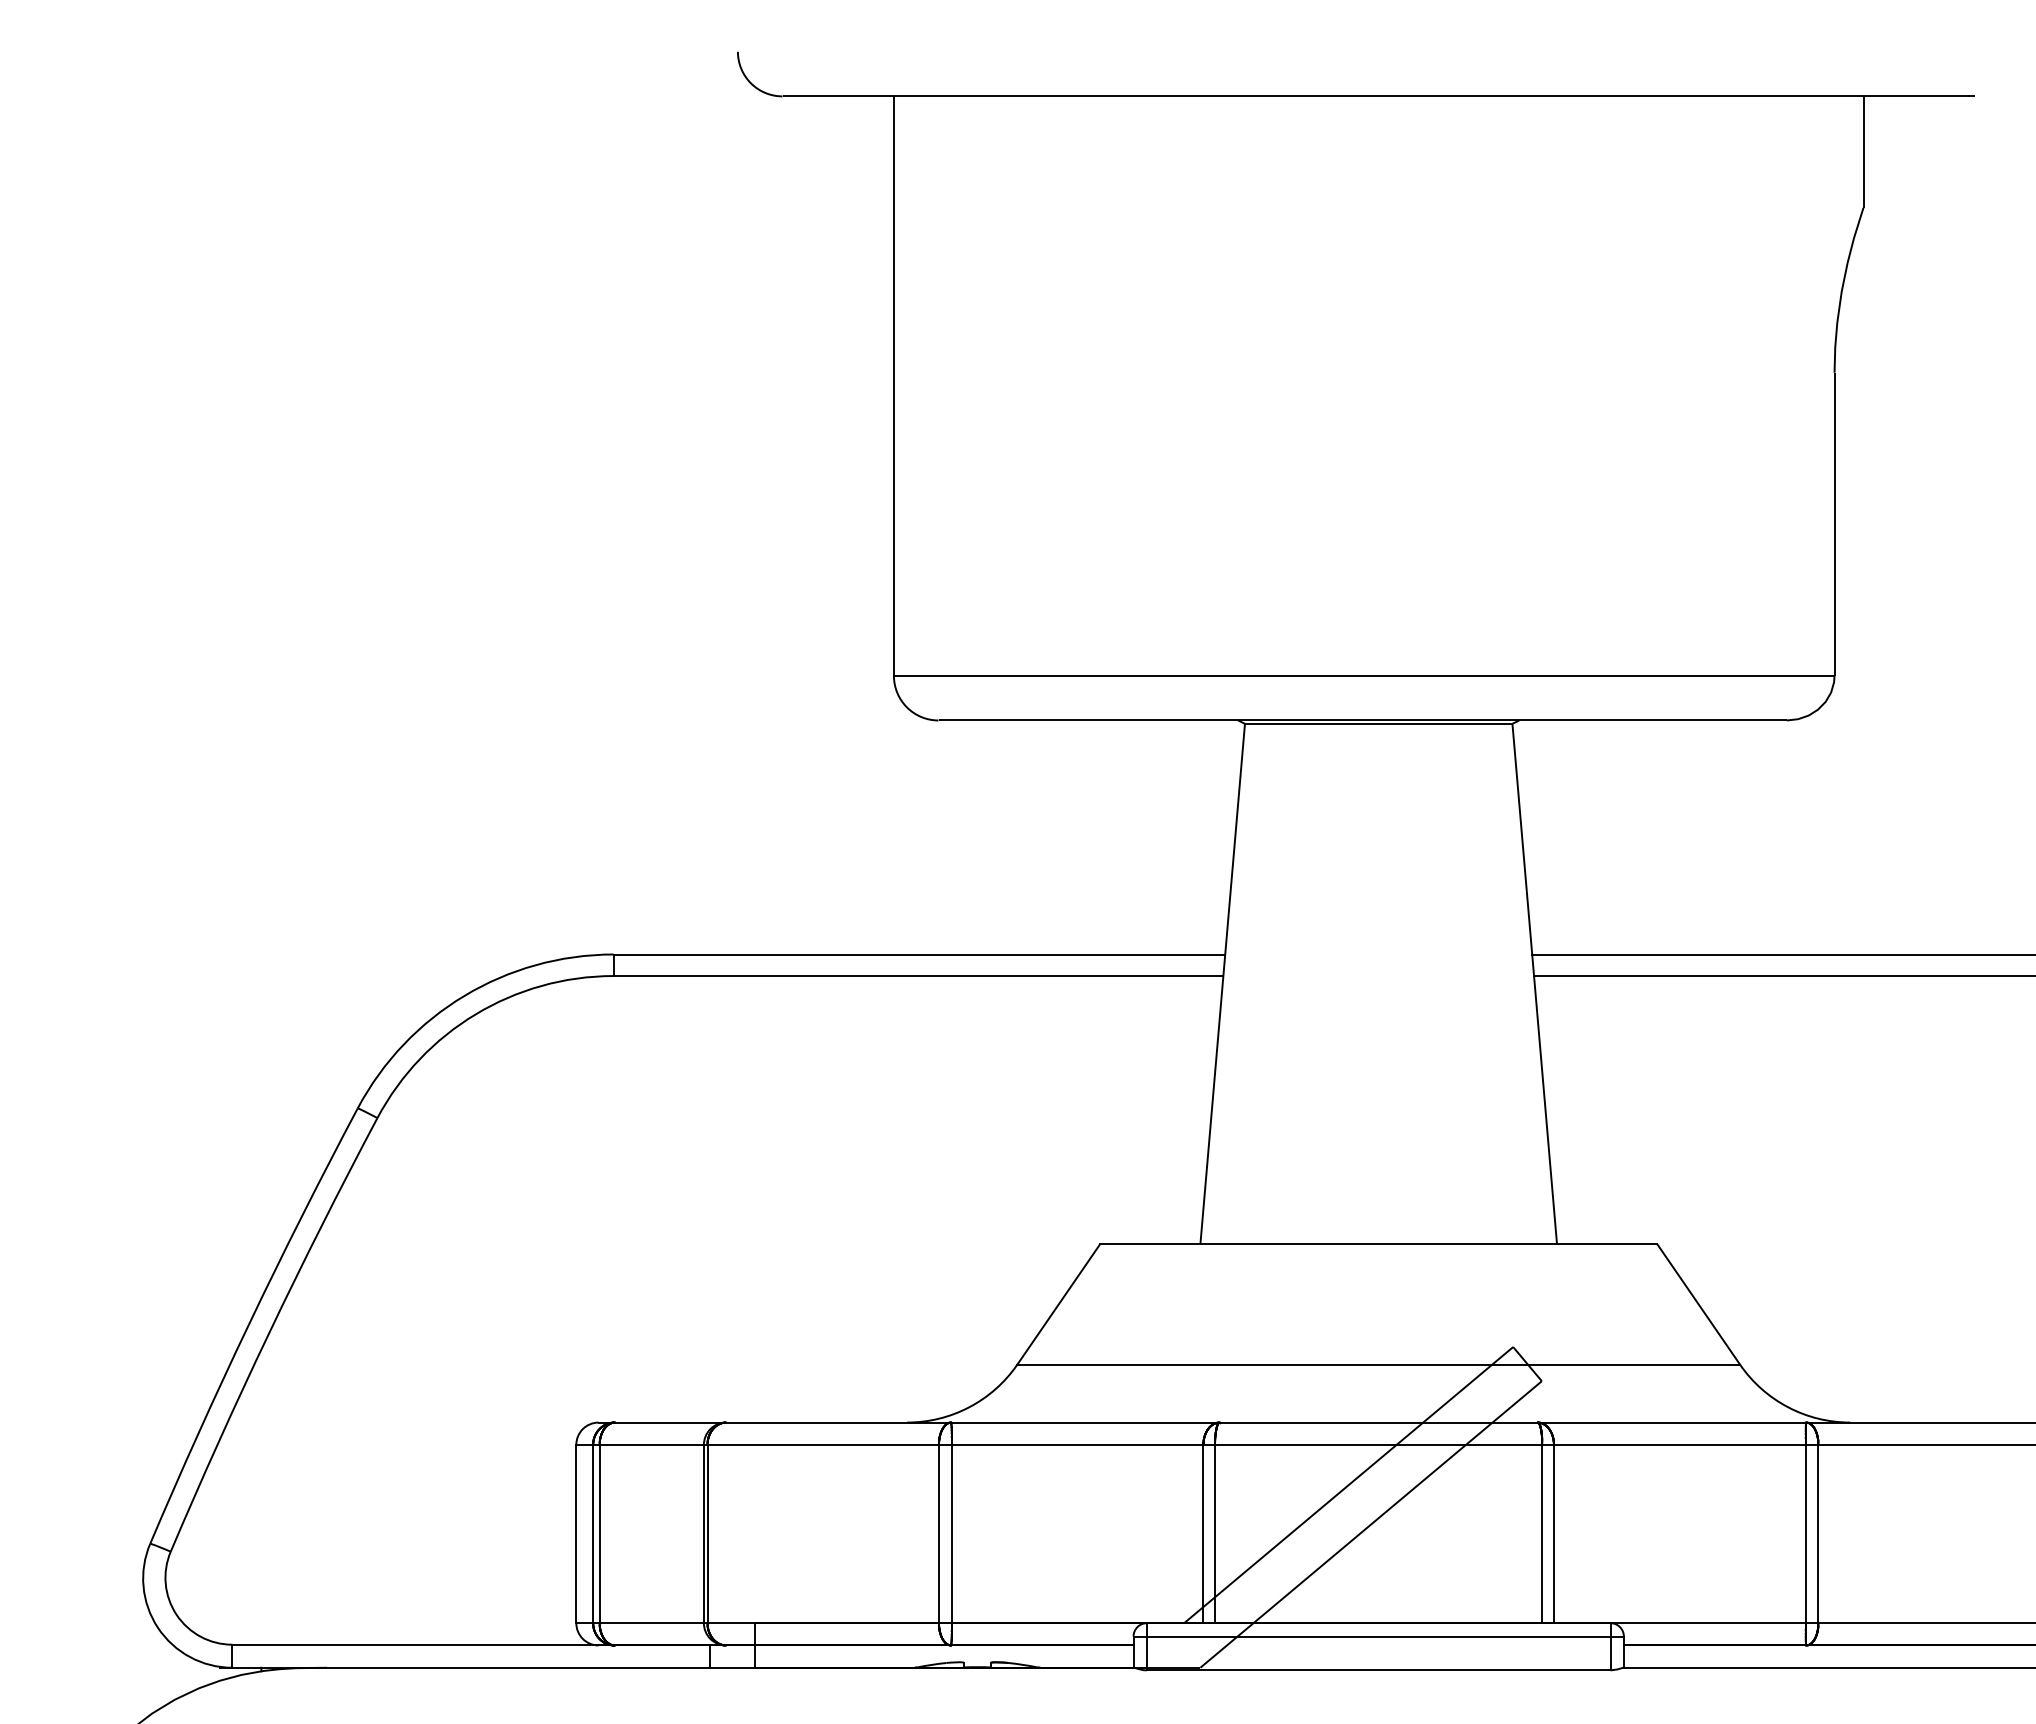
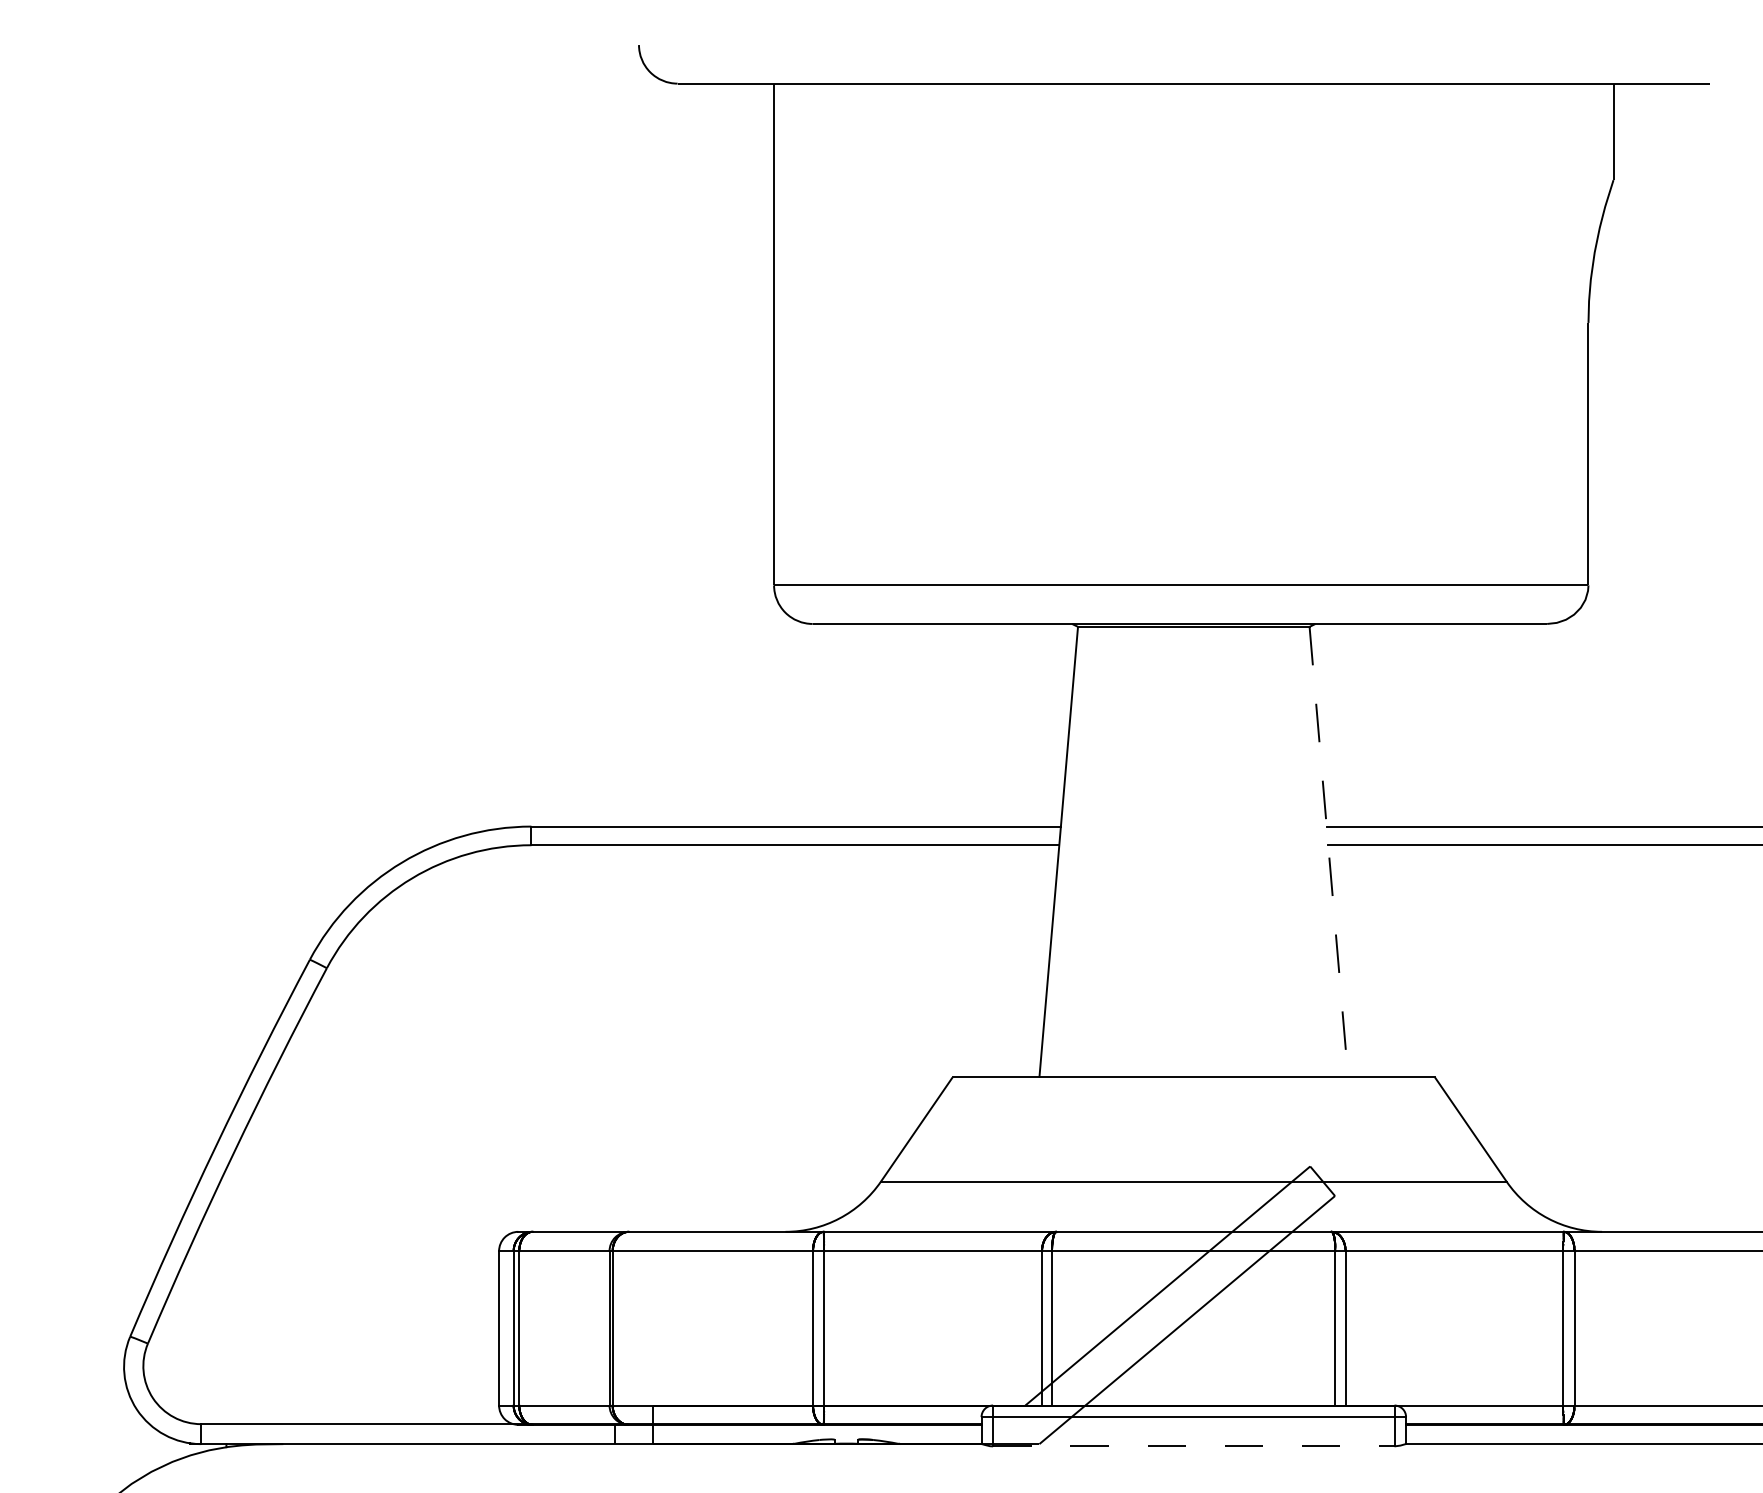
line: (1534, 984) -> (1328, 852), solid -> dashed
line: (1378, 1670) -> (1193, 1446), solid -> dashed

